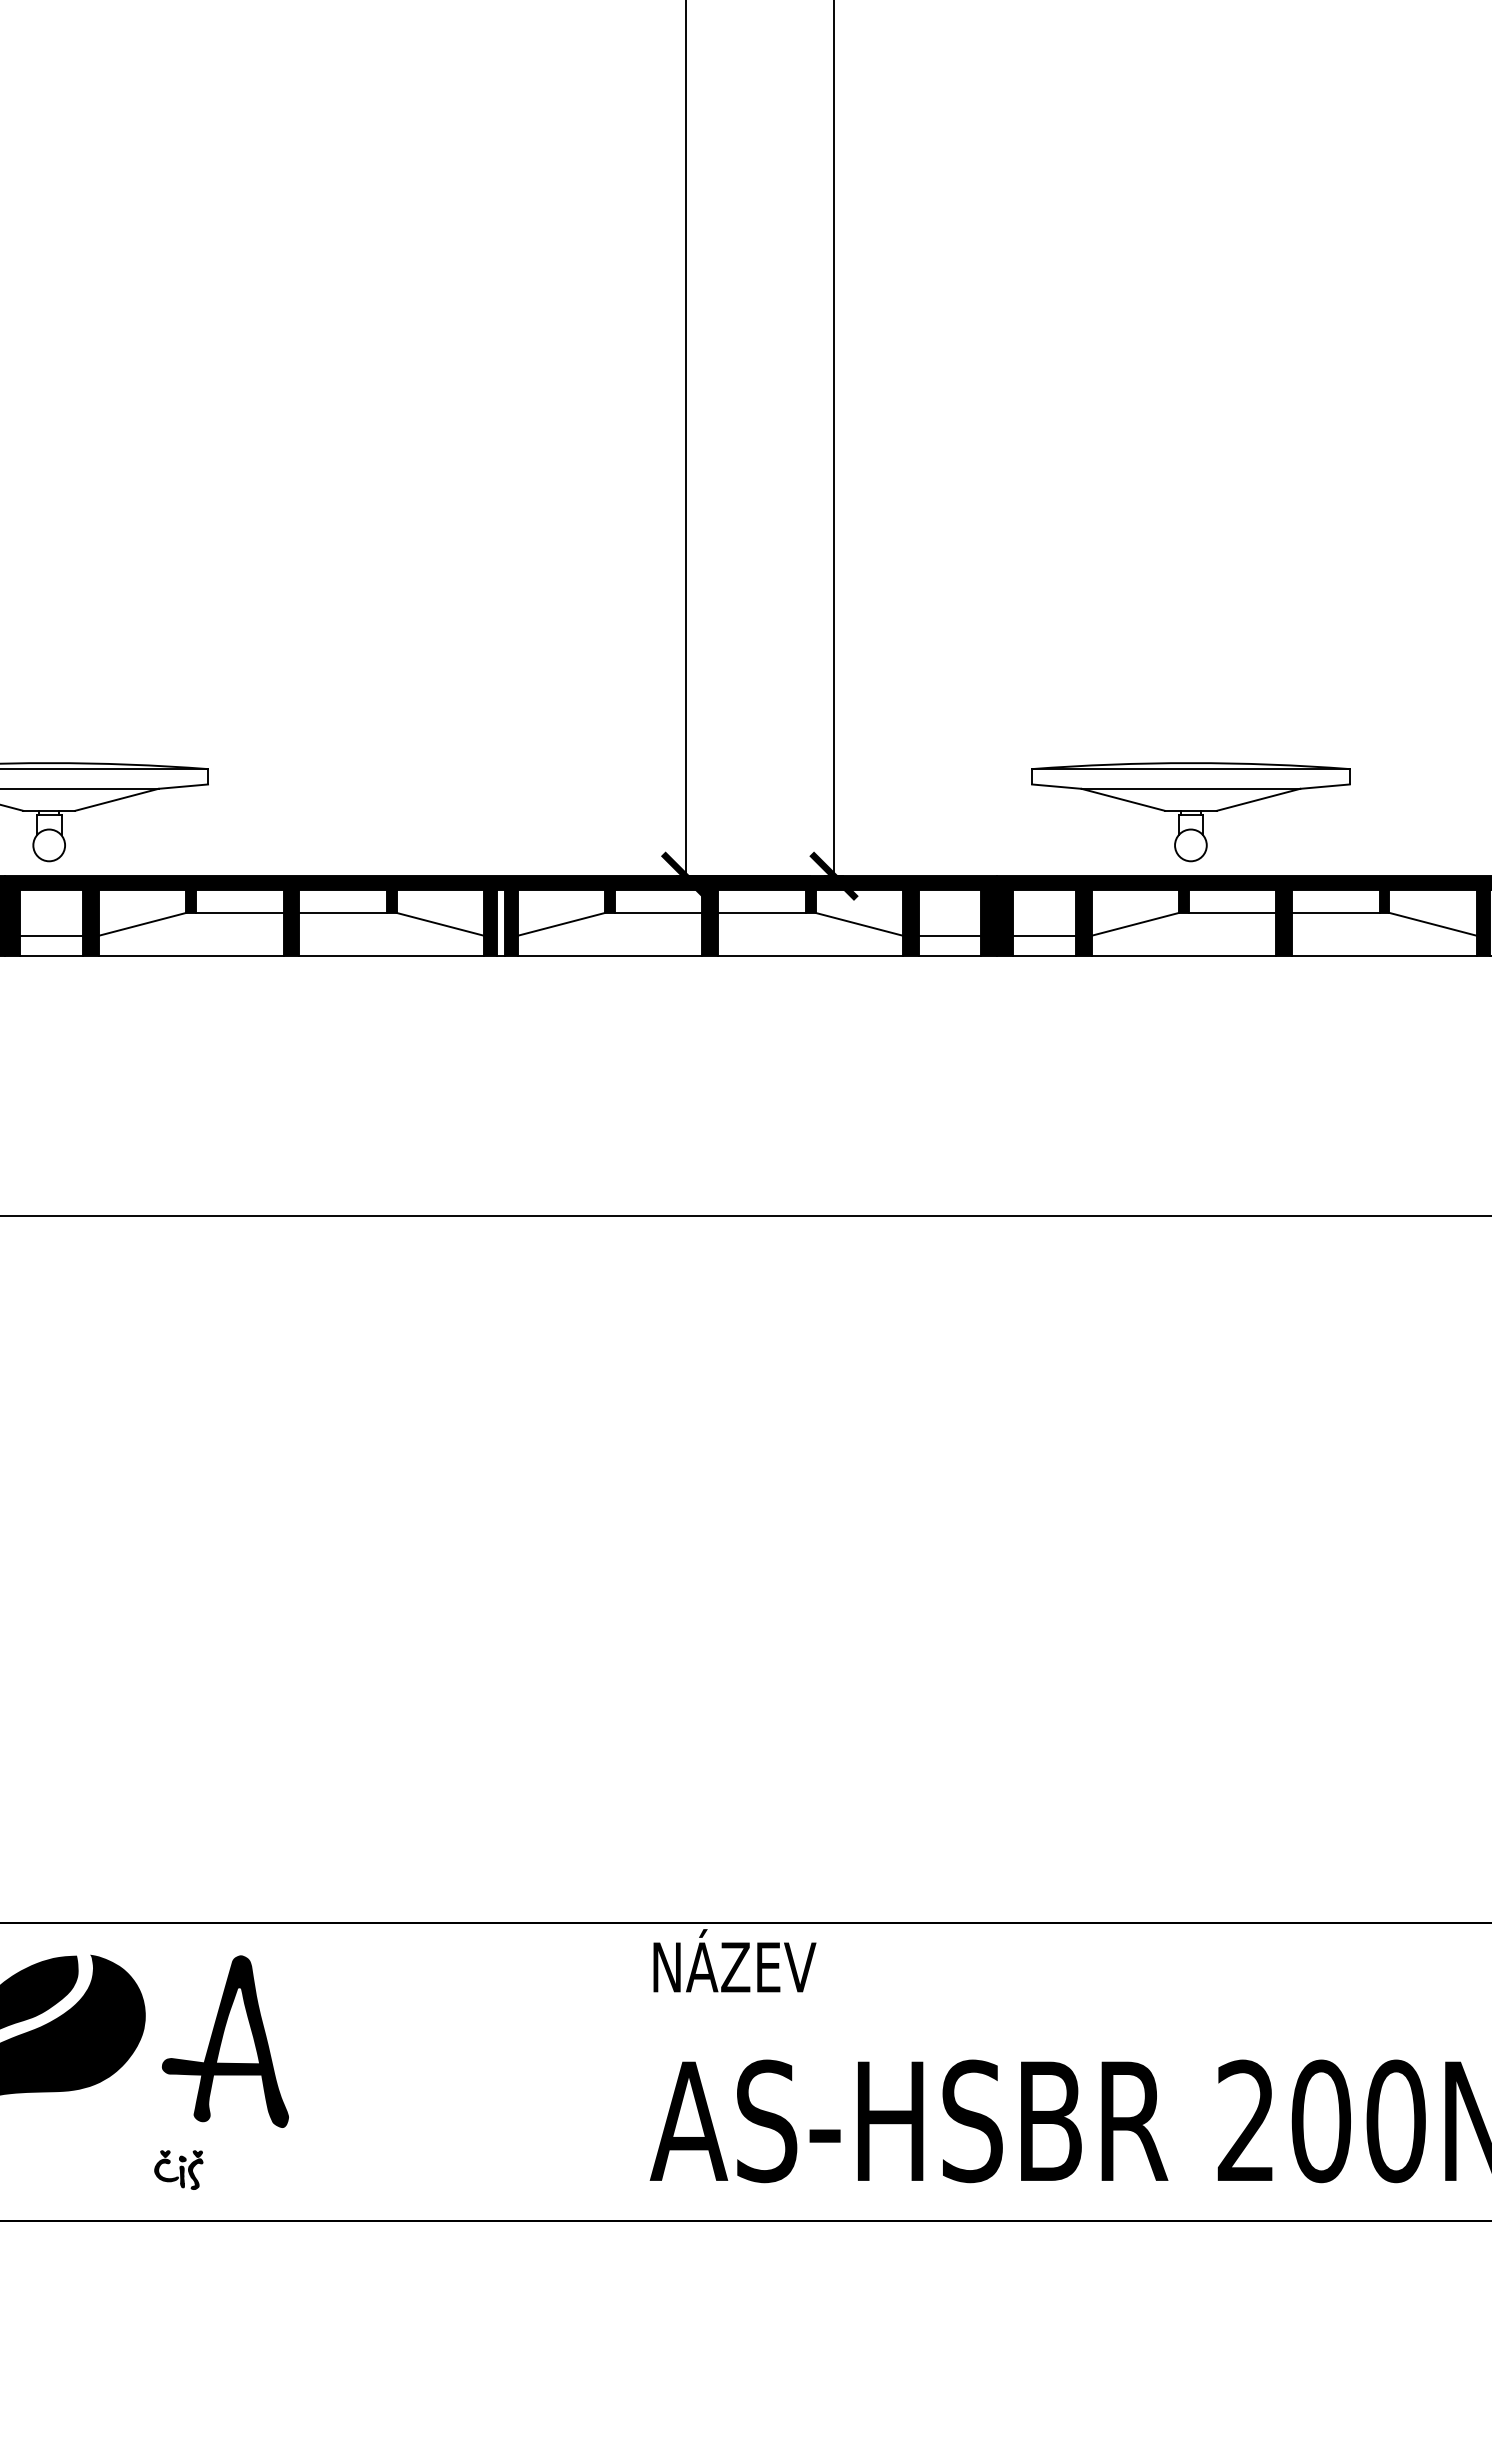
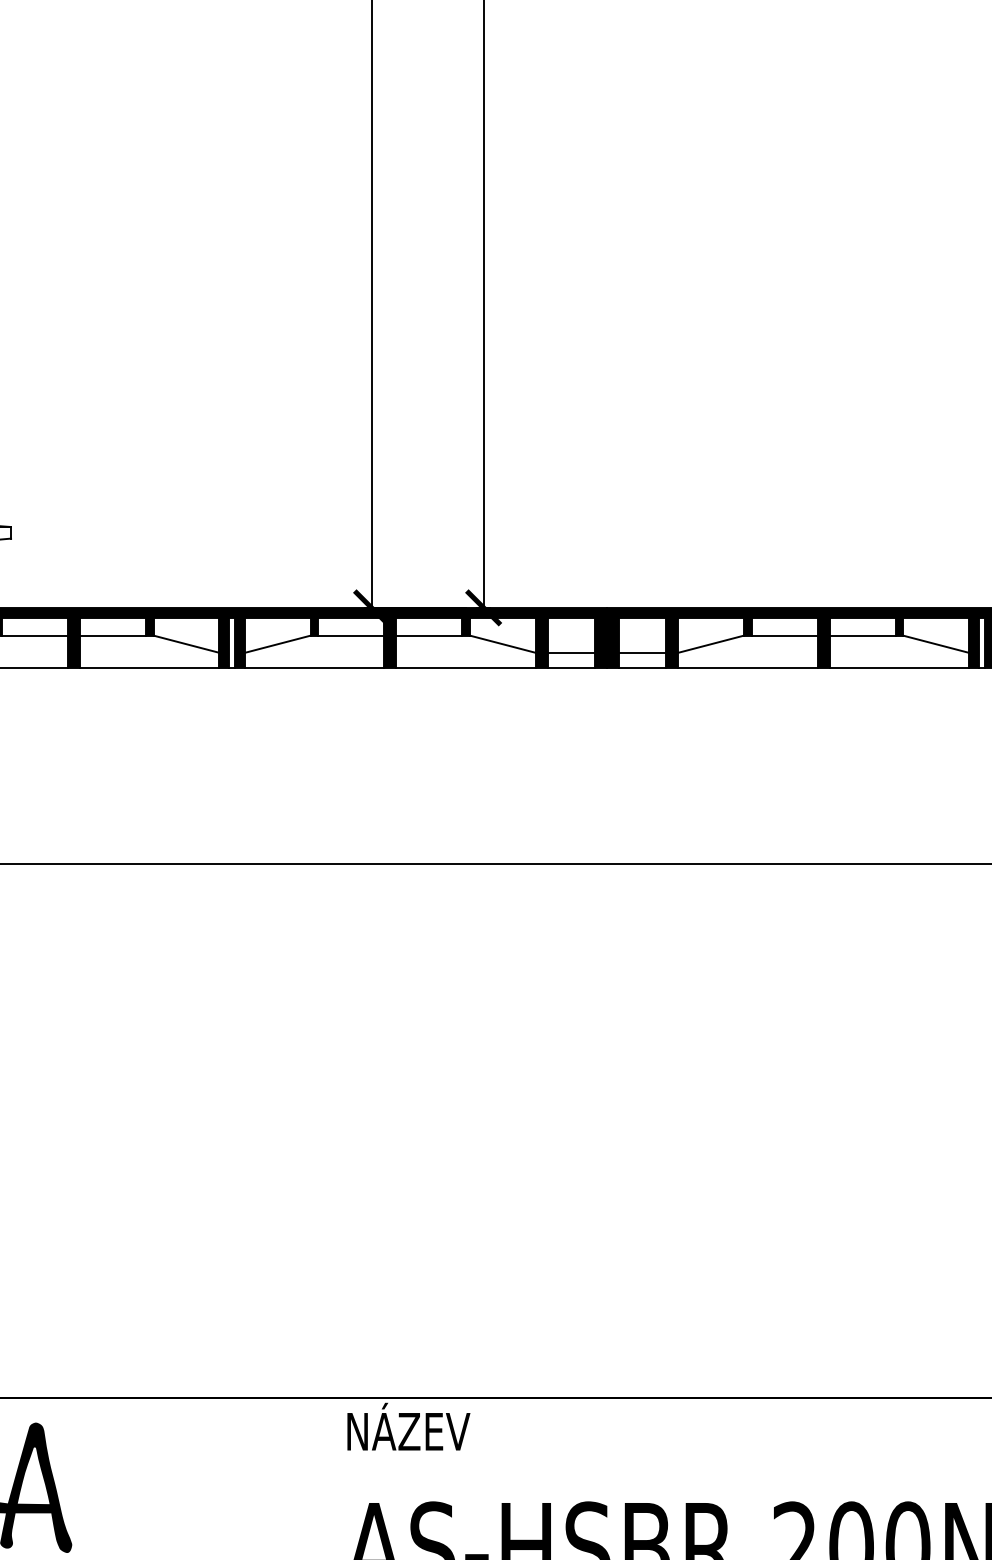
part: (1190, 812) -> (752, 559), removed

